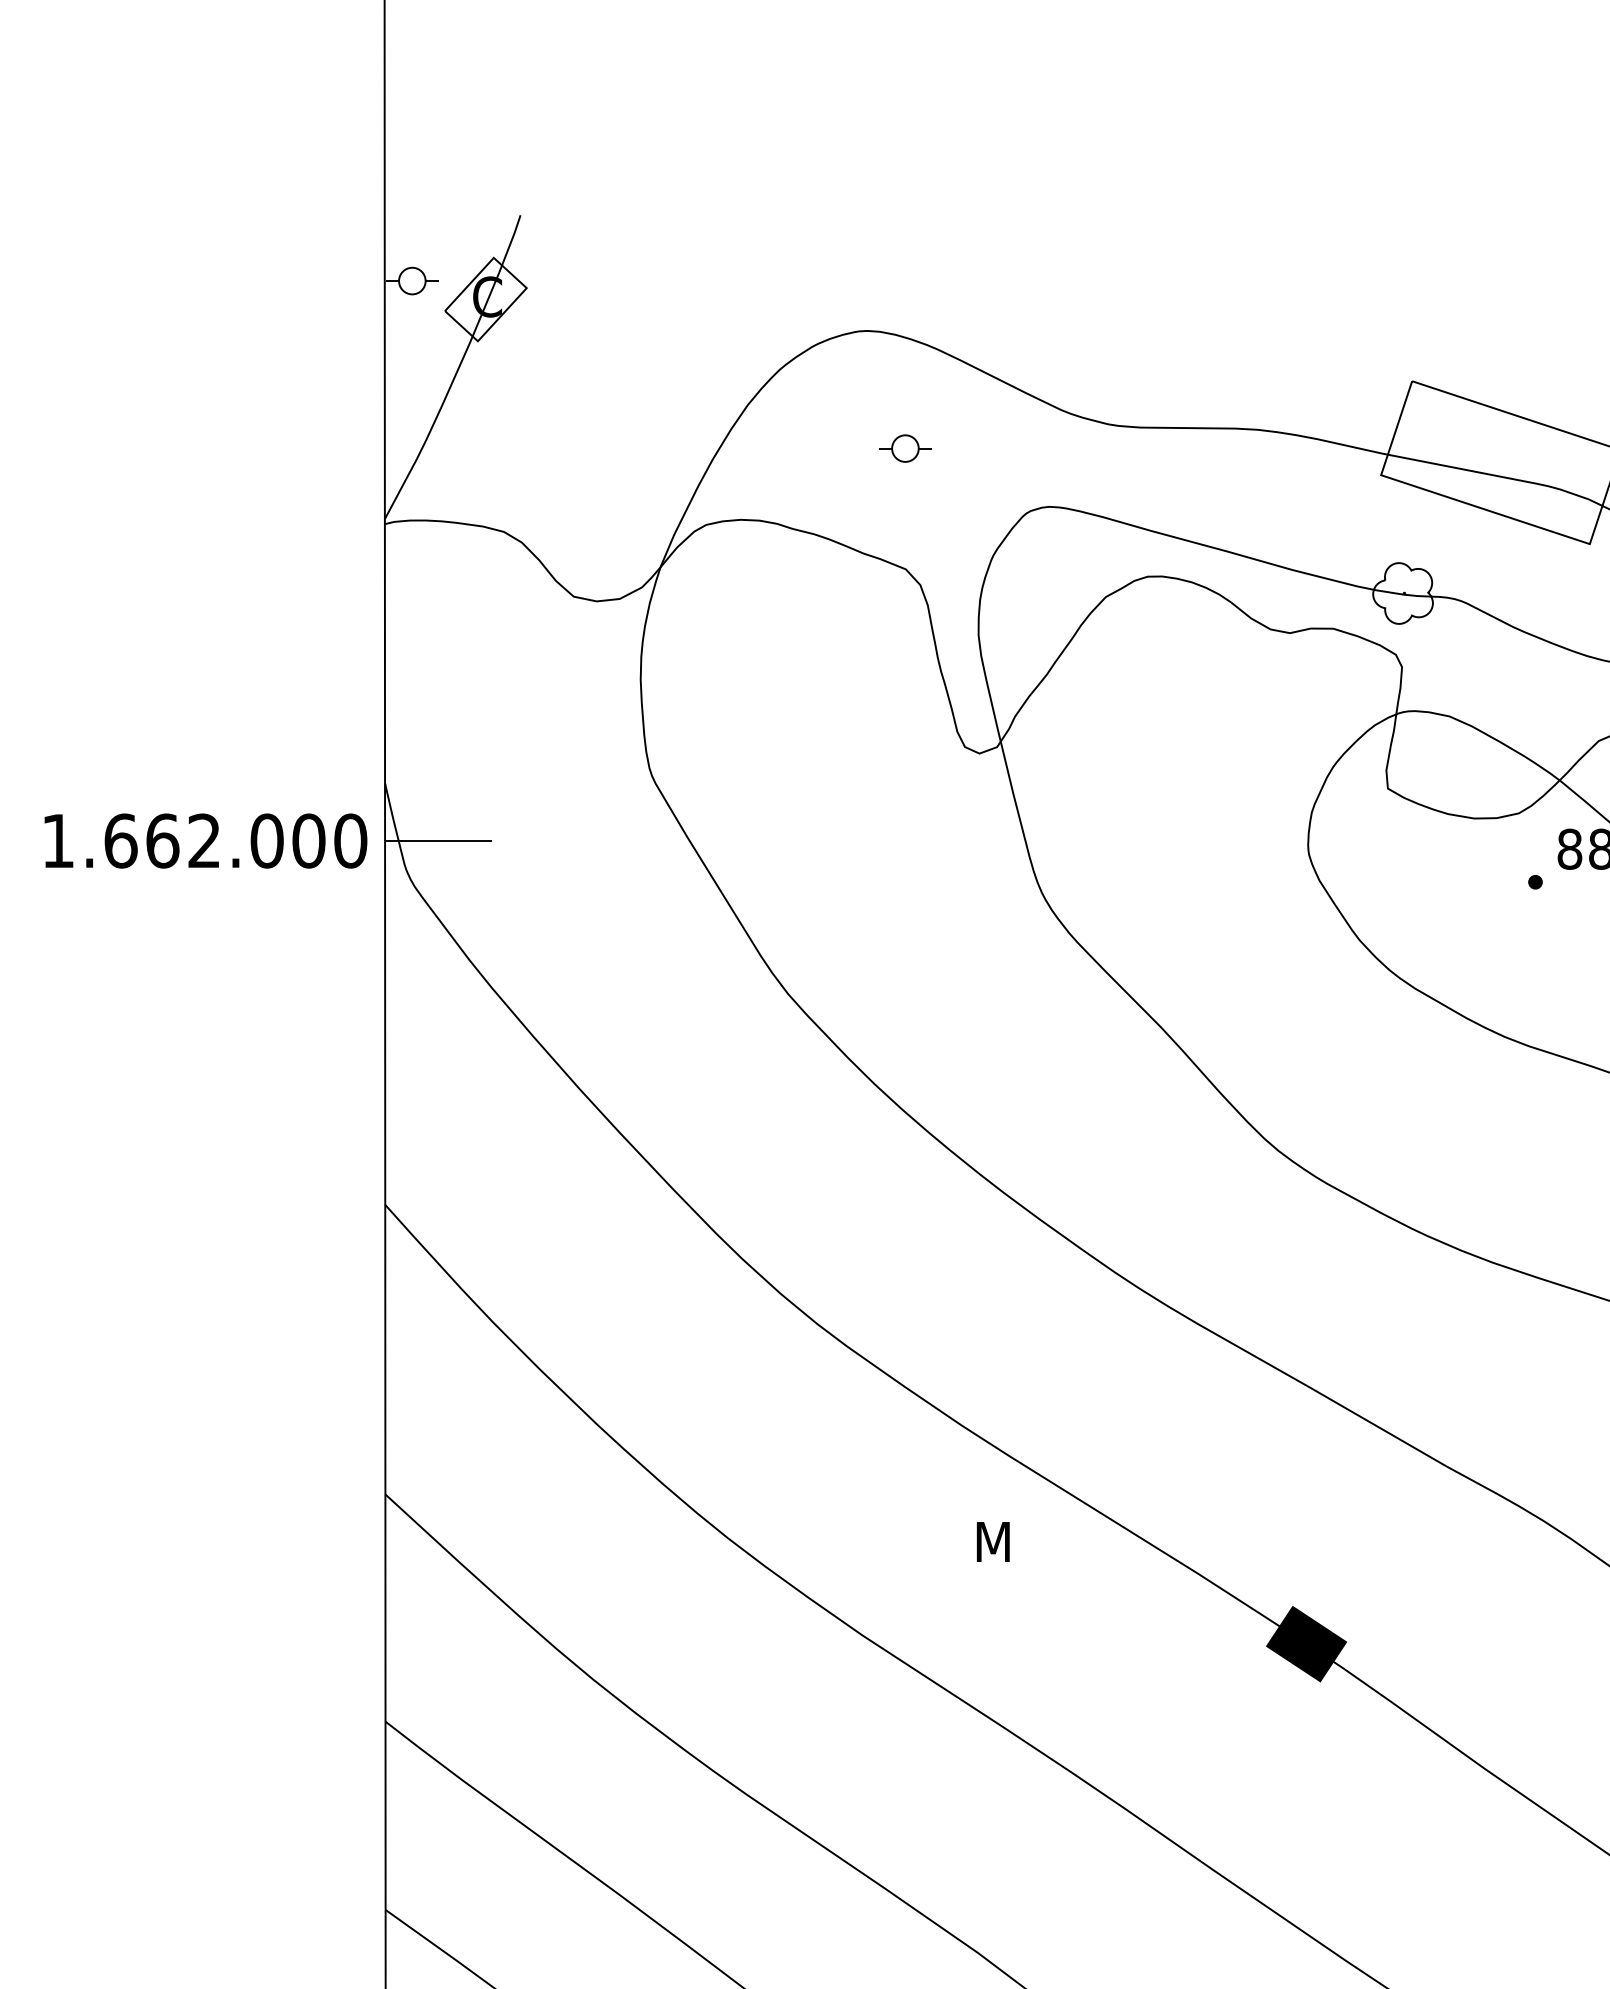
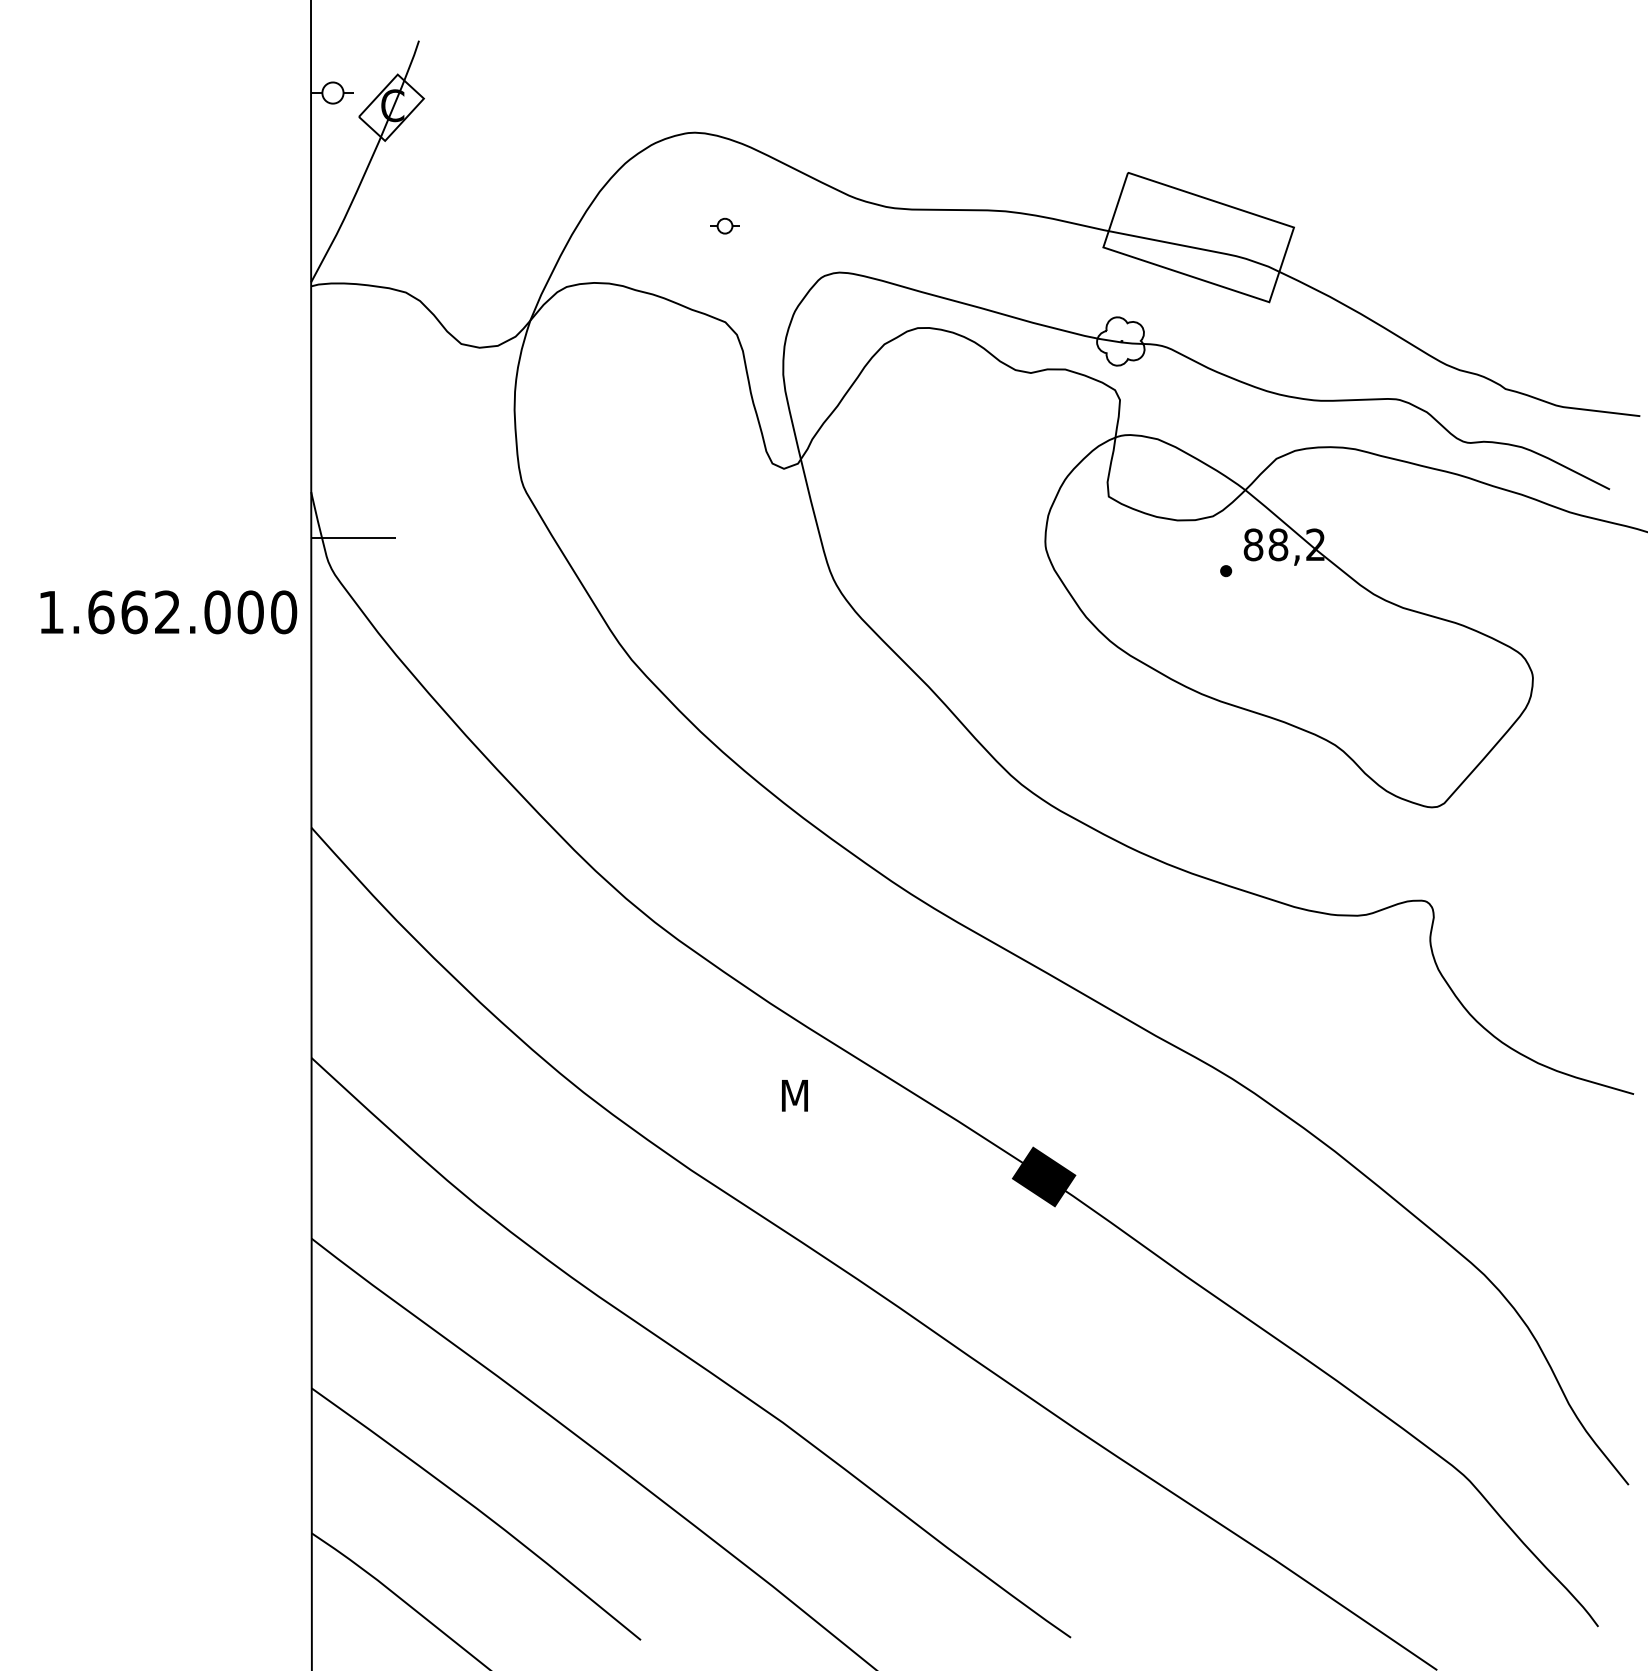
part: (904, 447) -> (724, 225), size x0.7
text: (205, 841) -> (168, 612), moved

